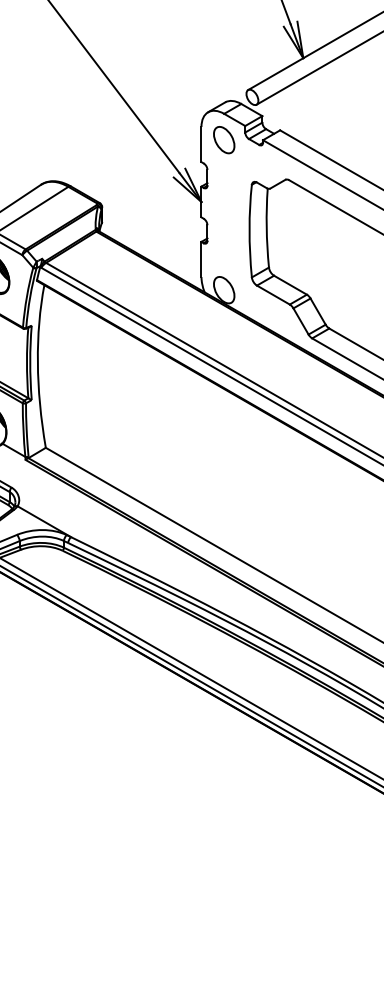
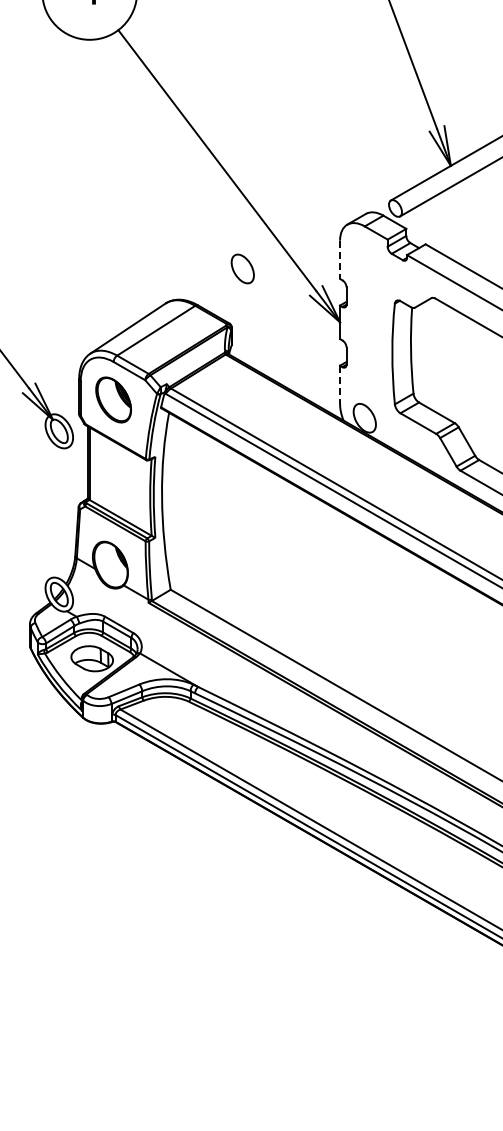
part: (223, 139) -> (242, 268), moved
line: (201, 145) -> (340, 260), solid -> dashed
line: (201, 260) -> (340, 385), solid -> dashed

